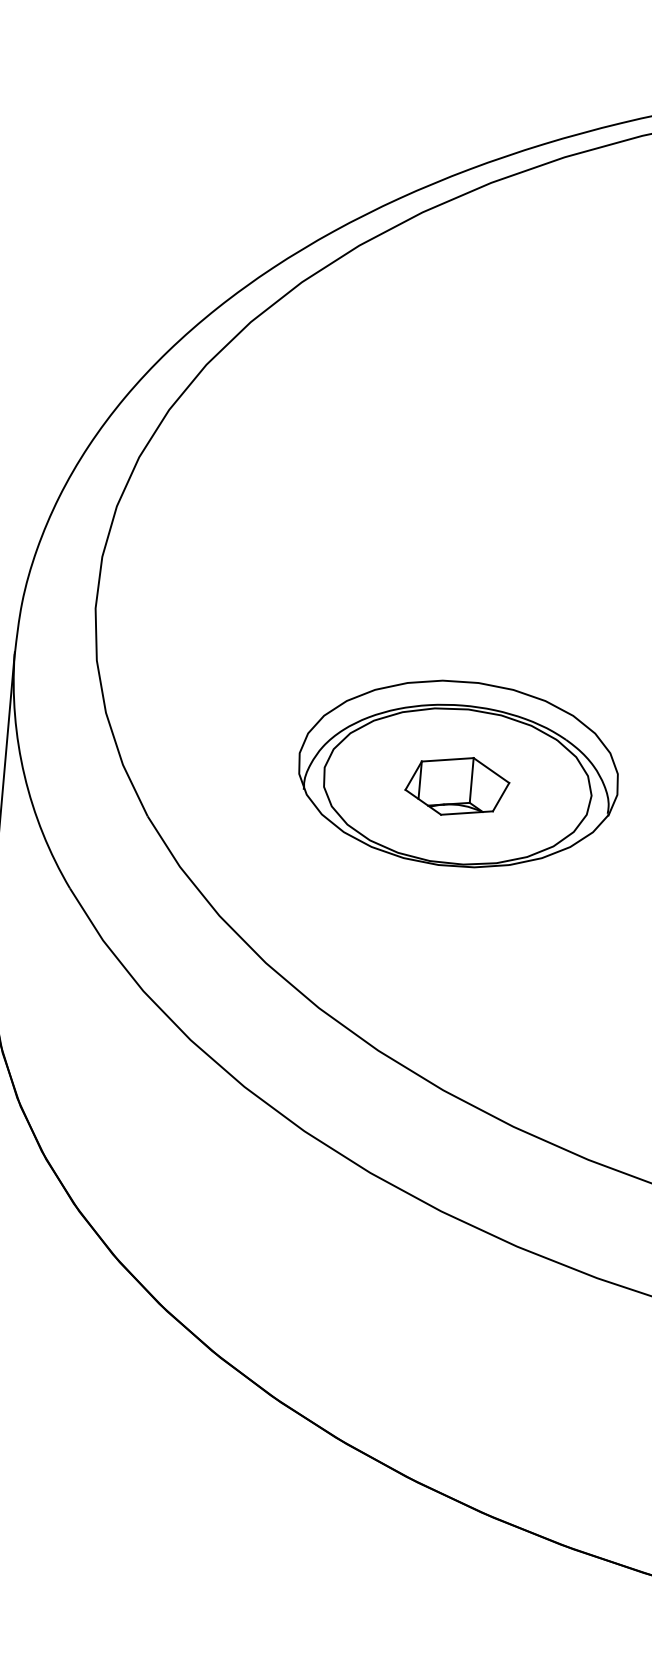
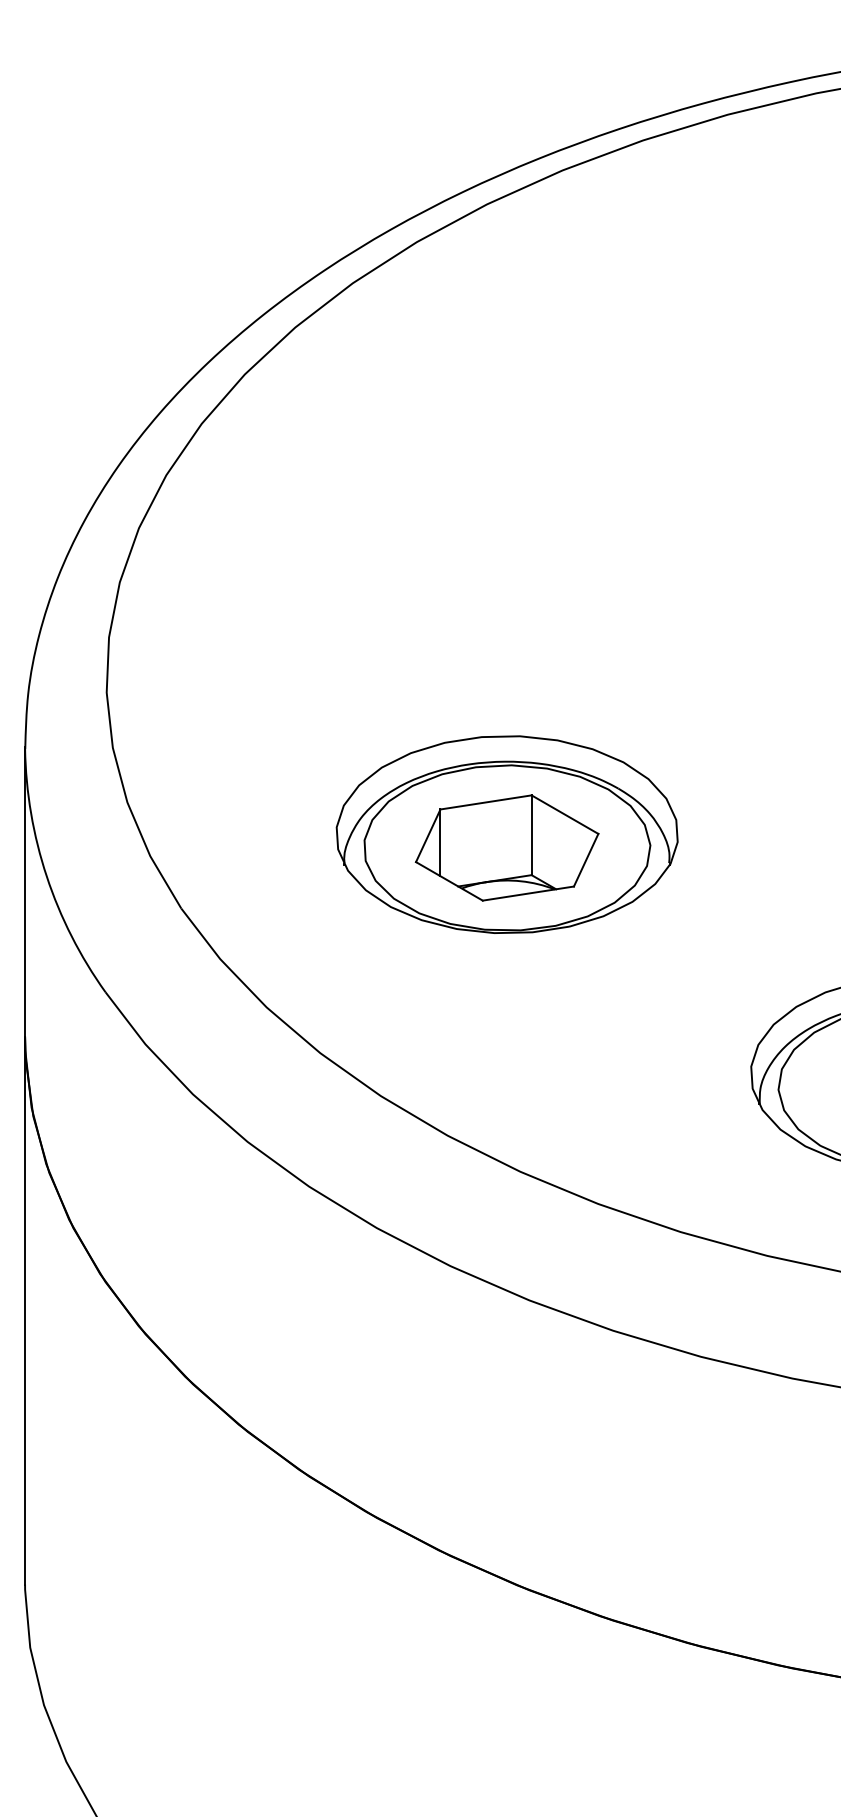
part: (456, 785) -> (506, 847), size x1.67

